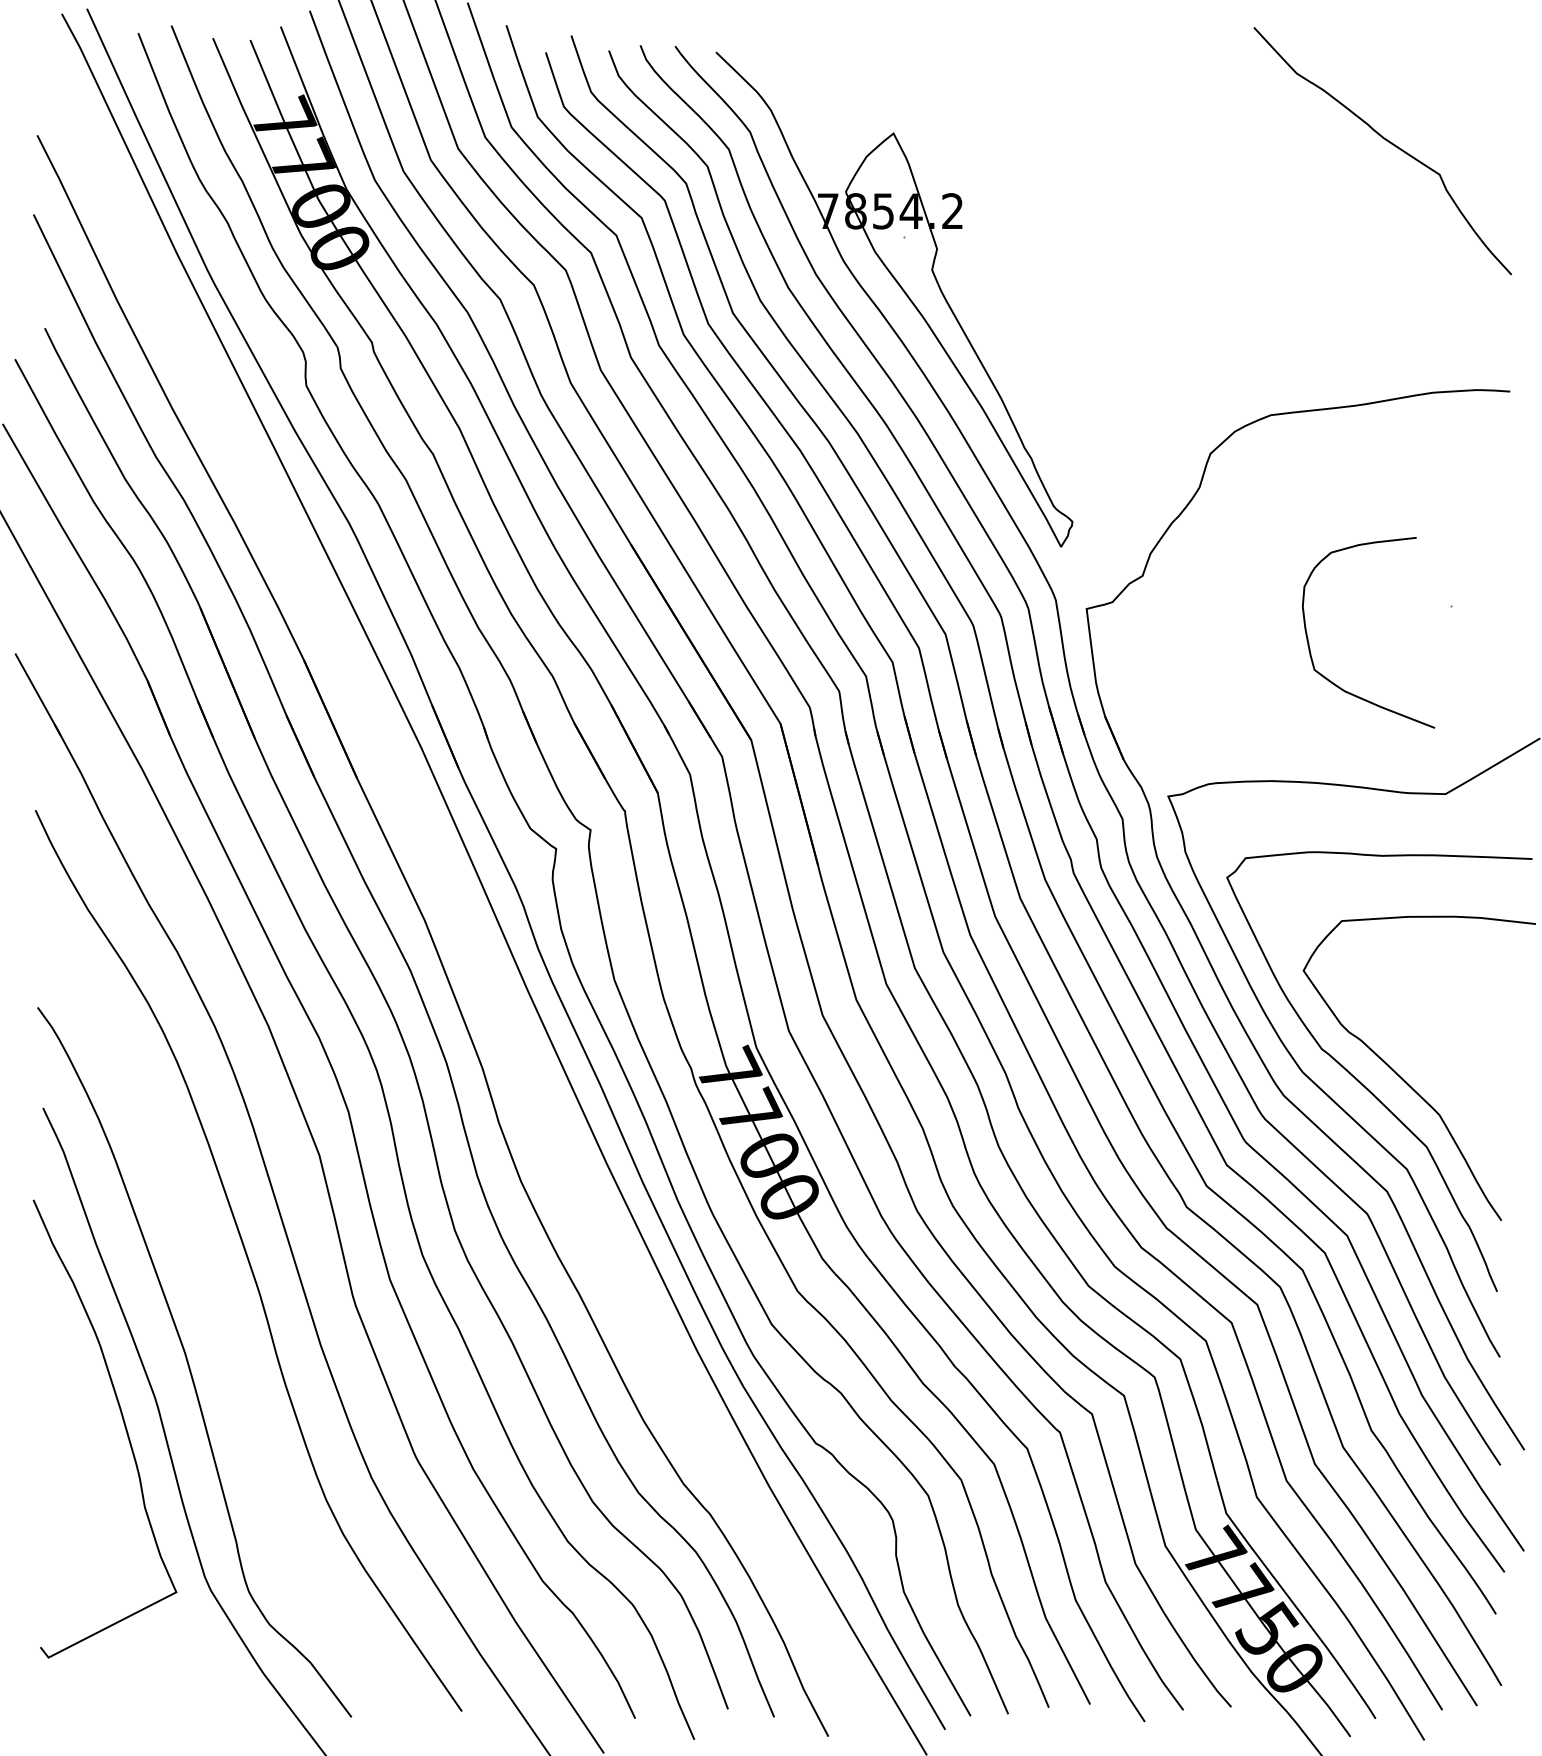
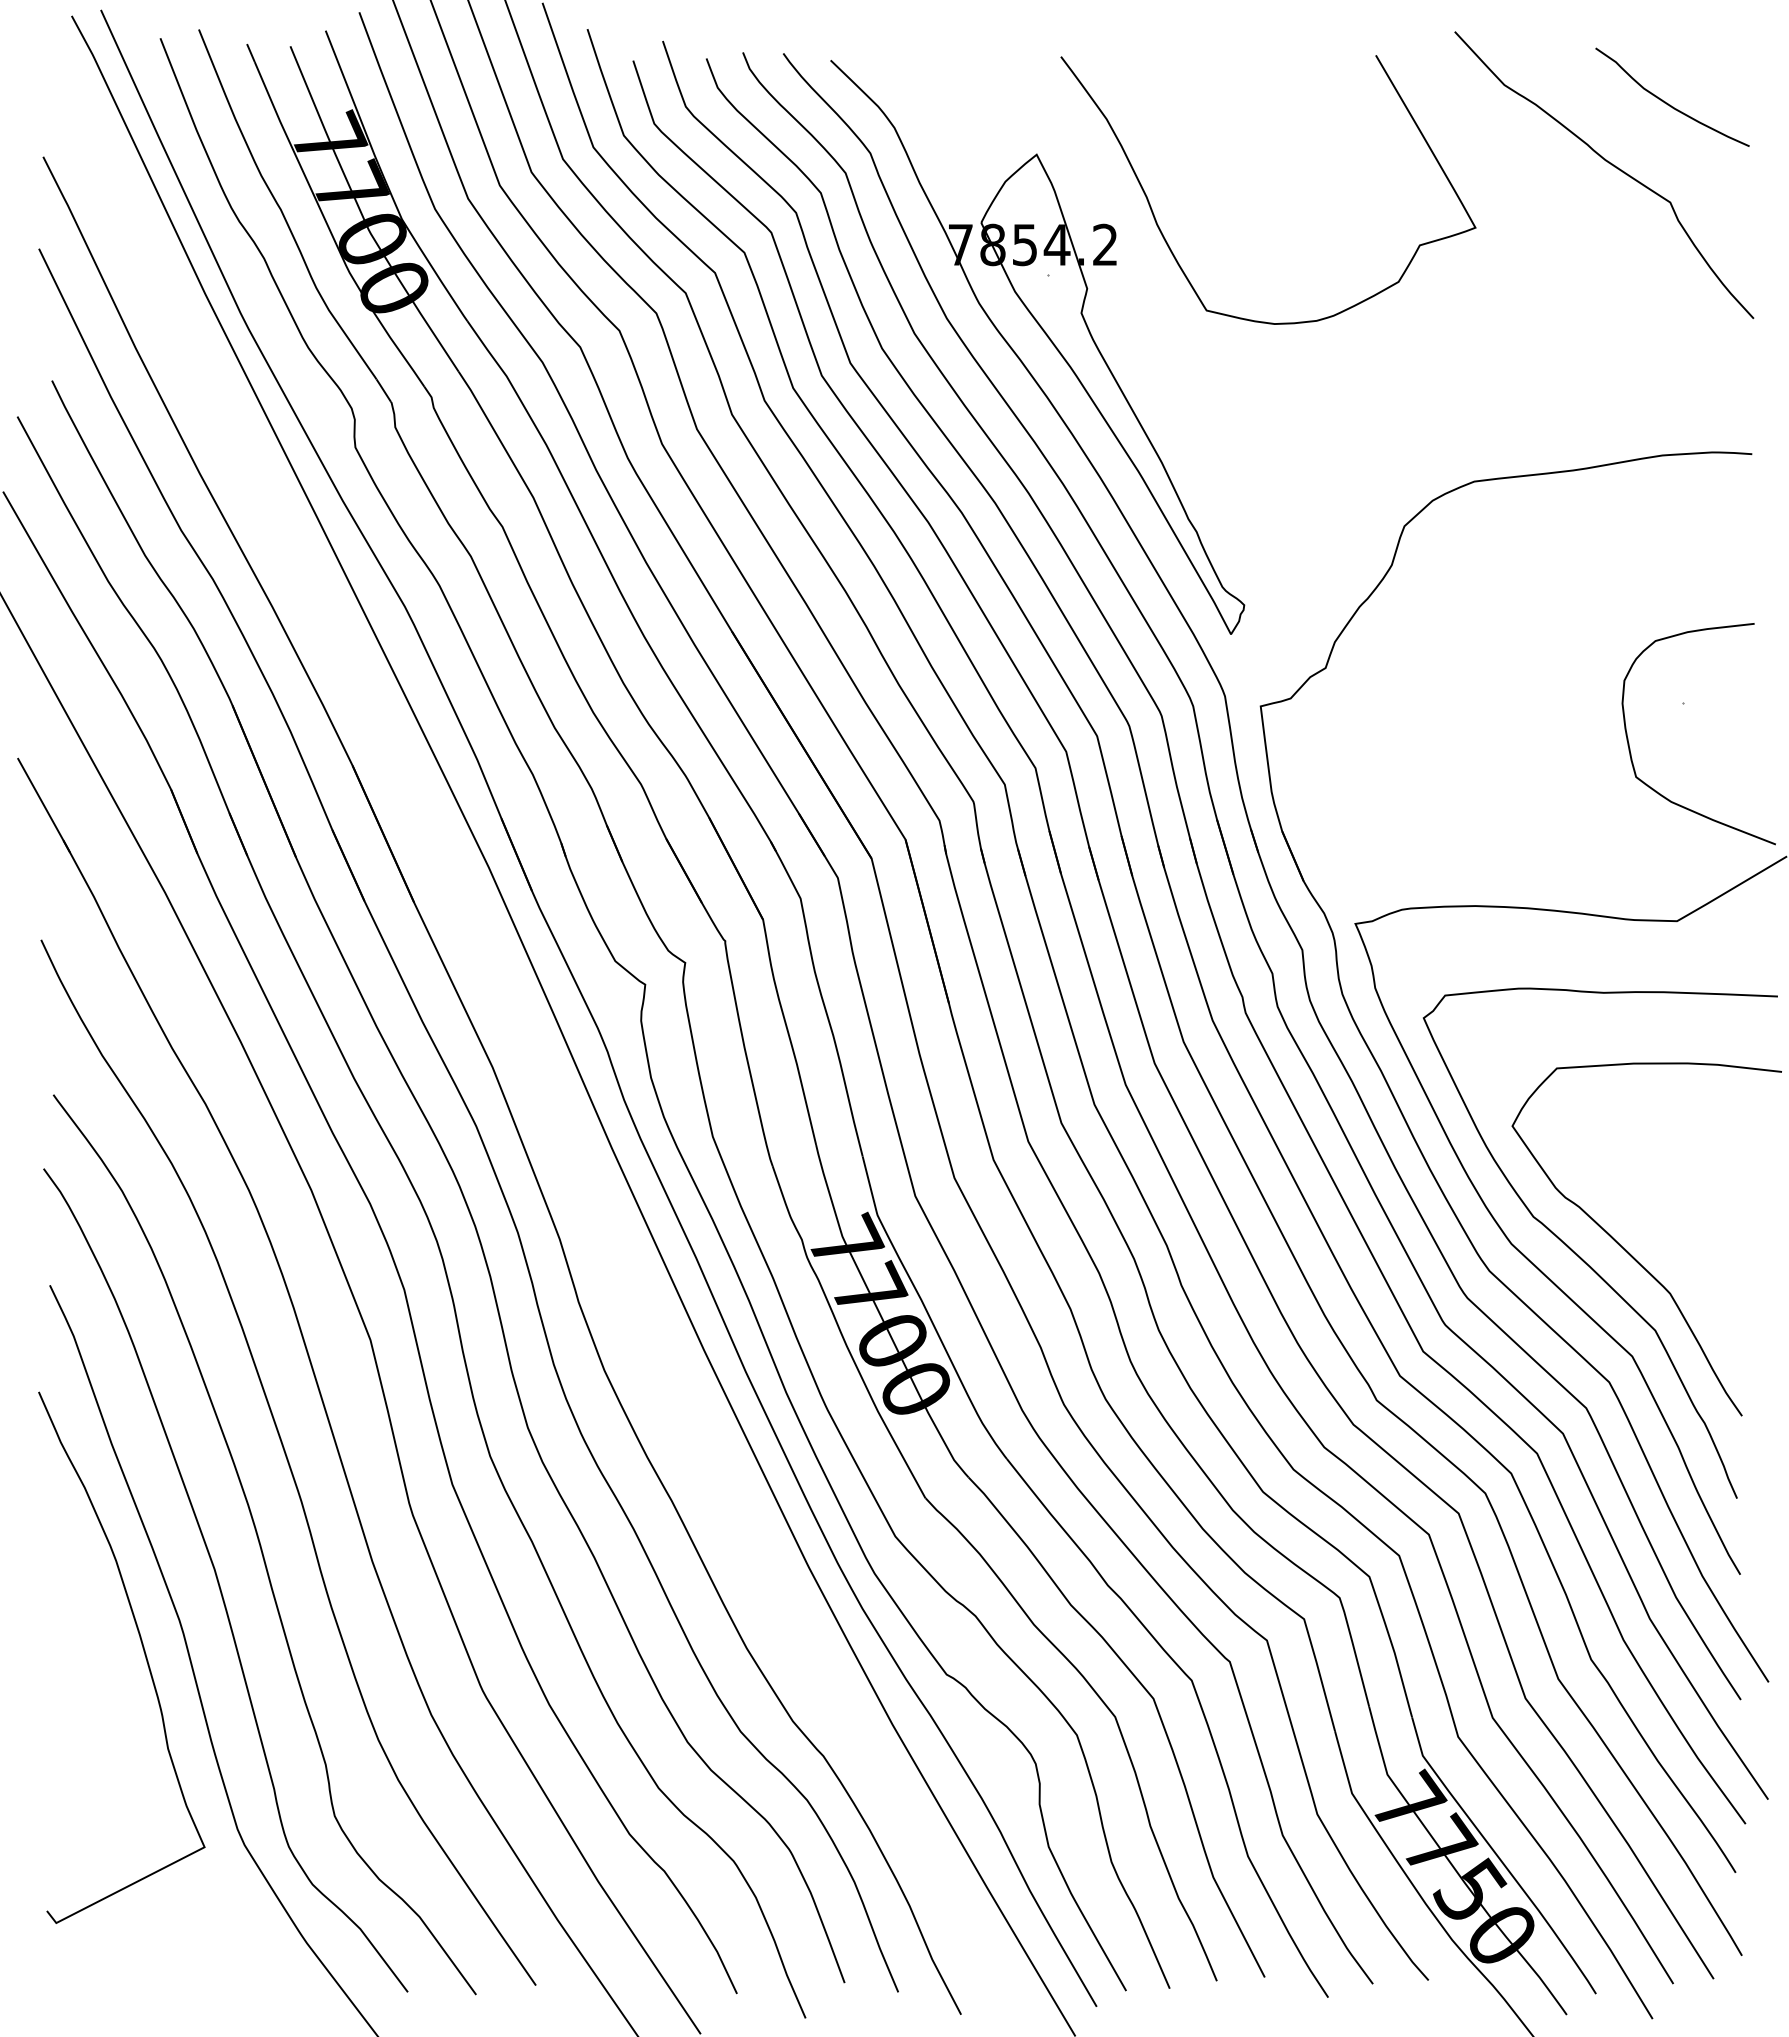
curve: (1437, 88) -> (1667, 102), added
curve: (1007, 210) -> (1168, 243), added
curve: (1309, 645) -> (1630, 748), moved
curve: (225, 1332) -> (261, 1545), added

